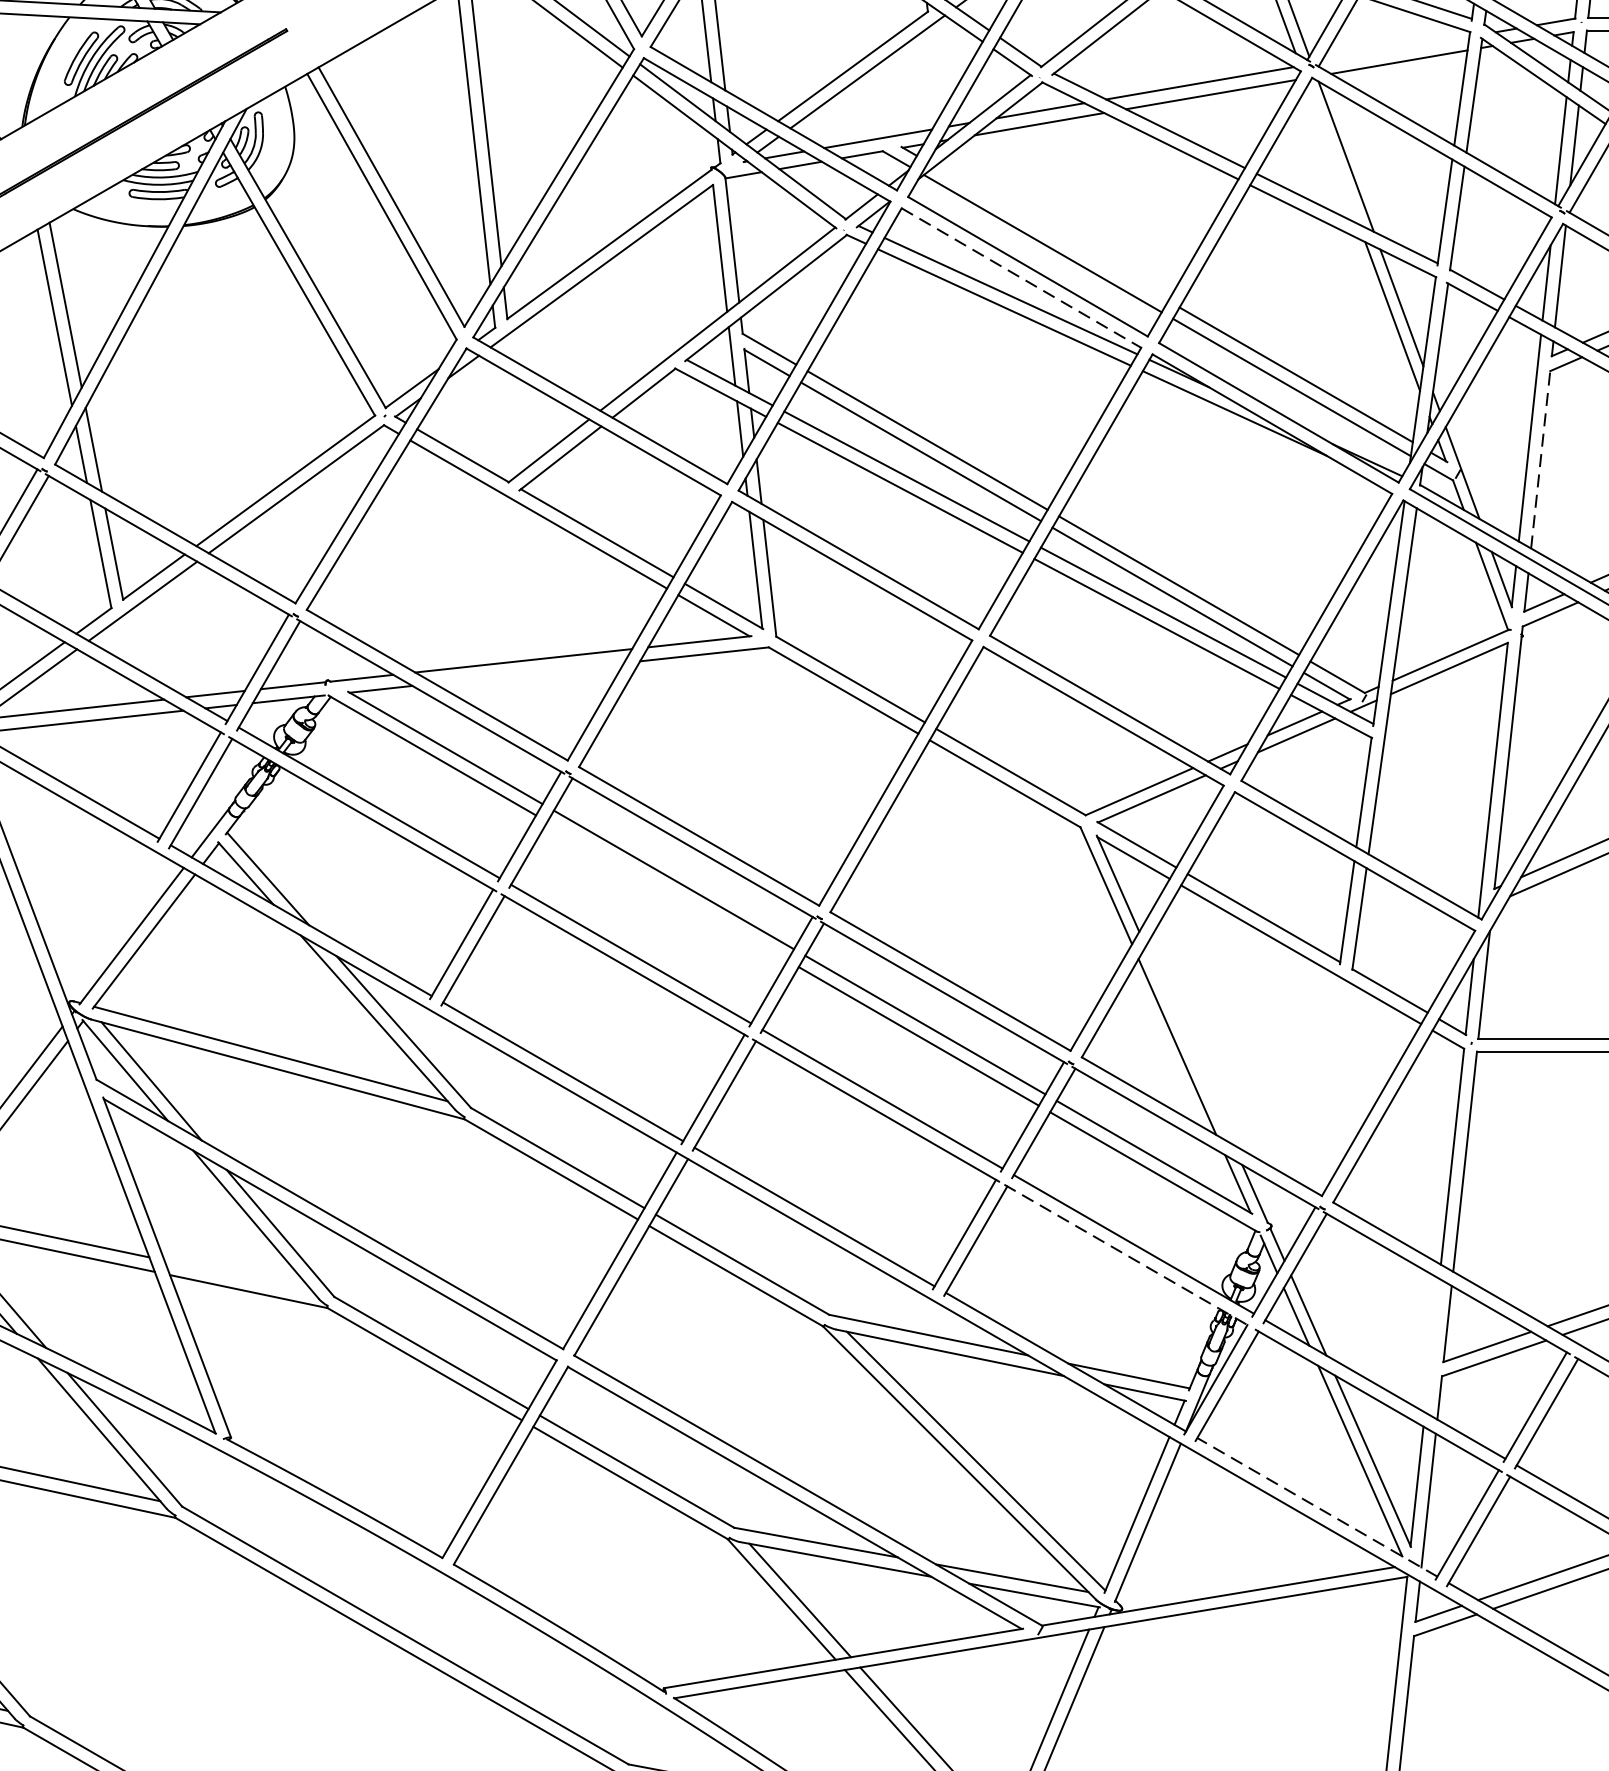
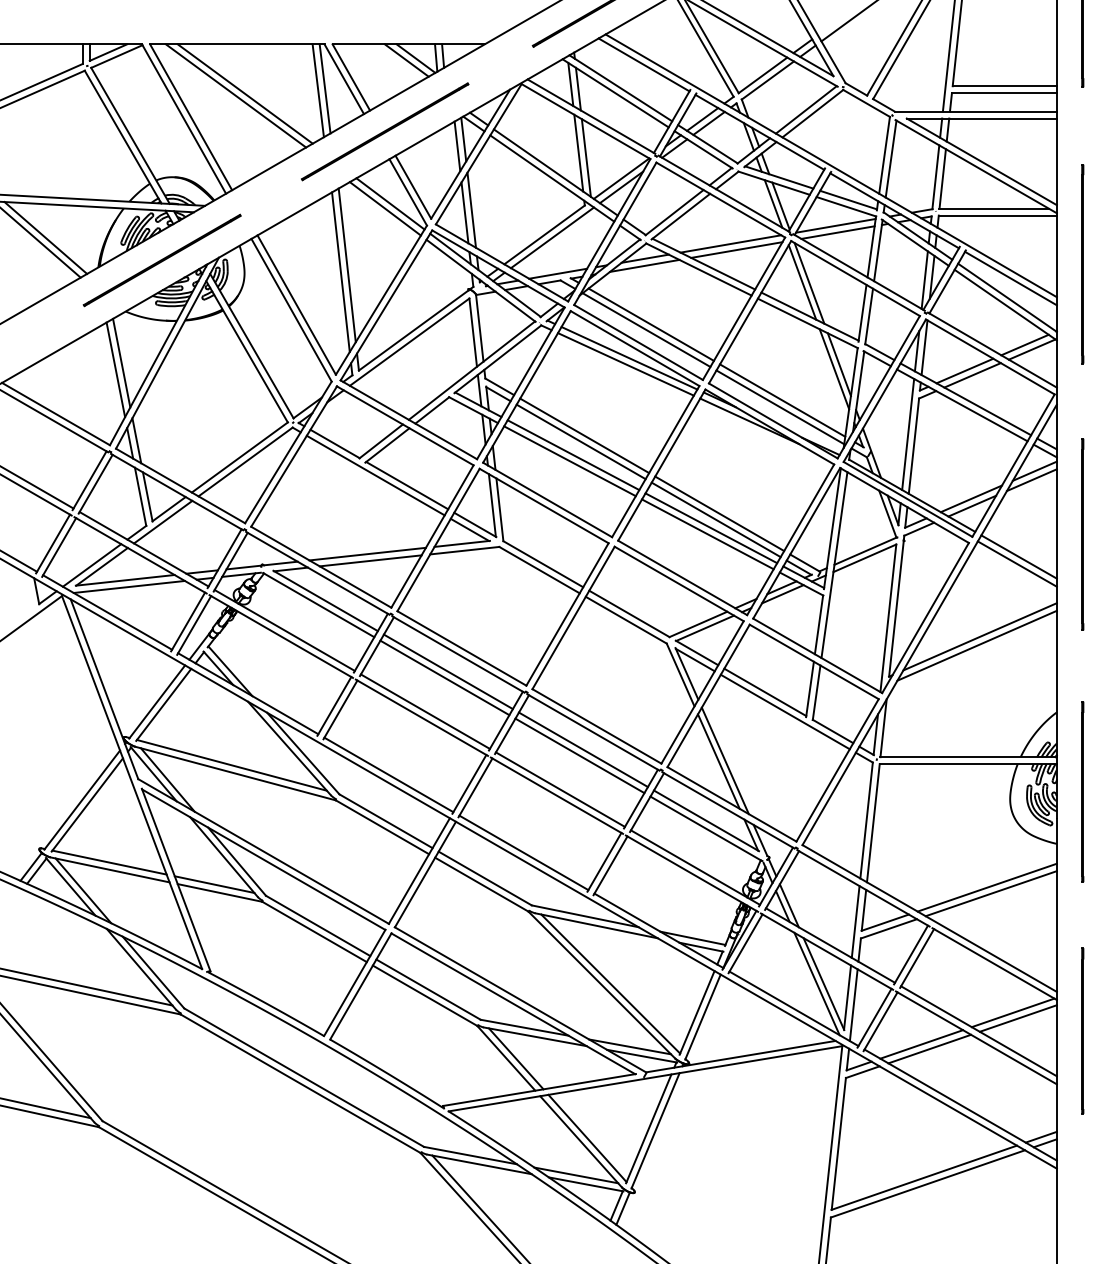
line: (1394, 48) -> (835, 225), added
line: (1333, 155) -> (802, 282), added
line: (1050, 233) -> (650, 324), added
line: (1022, 277) -> (635, 348), dashed -> solid
line: (1539, 460) -> (913, 446), dashed -> solid
line: (528, 672) -> (370, 560), added
line: (666, 890) -> (444, 677), added
line: (1187, 1045) -> (724, 760), added
line: (1128, 1255) -> (692, 873), dashed -> solid
line: (238, 1275) -> (214, 884), added
line: (1431, 1344) -> (855, 921), added
line: (1316, 1506) -> (793, 1008), dashed -> solid

